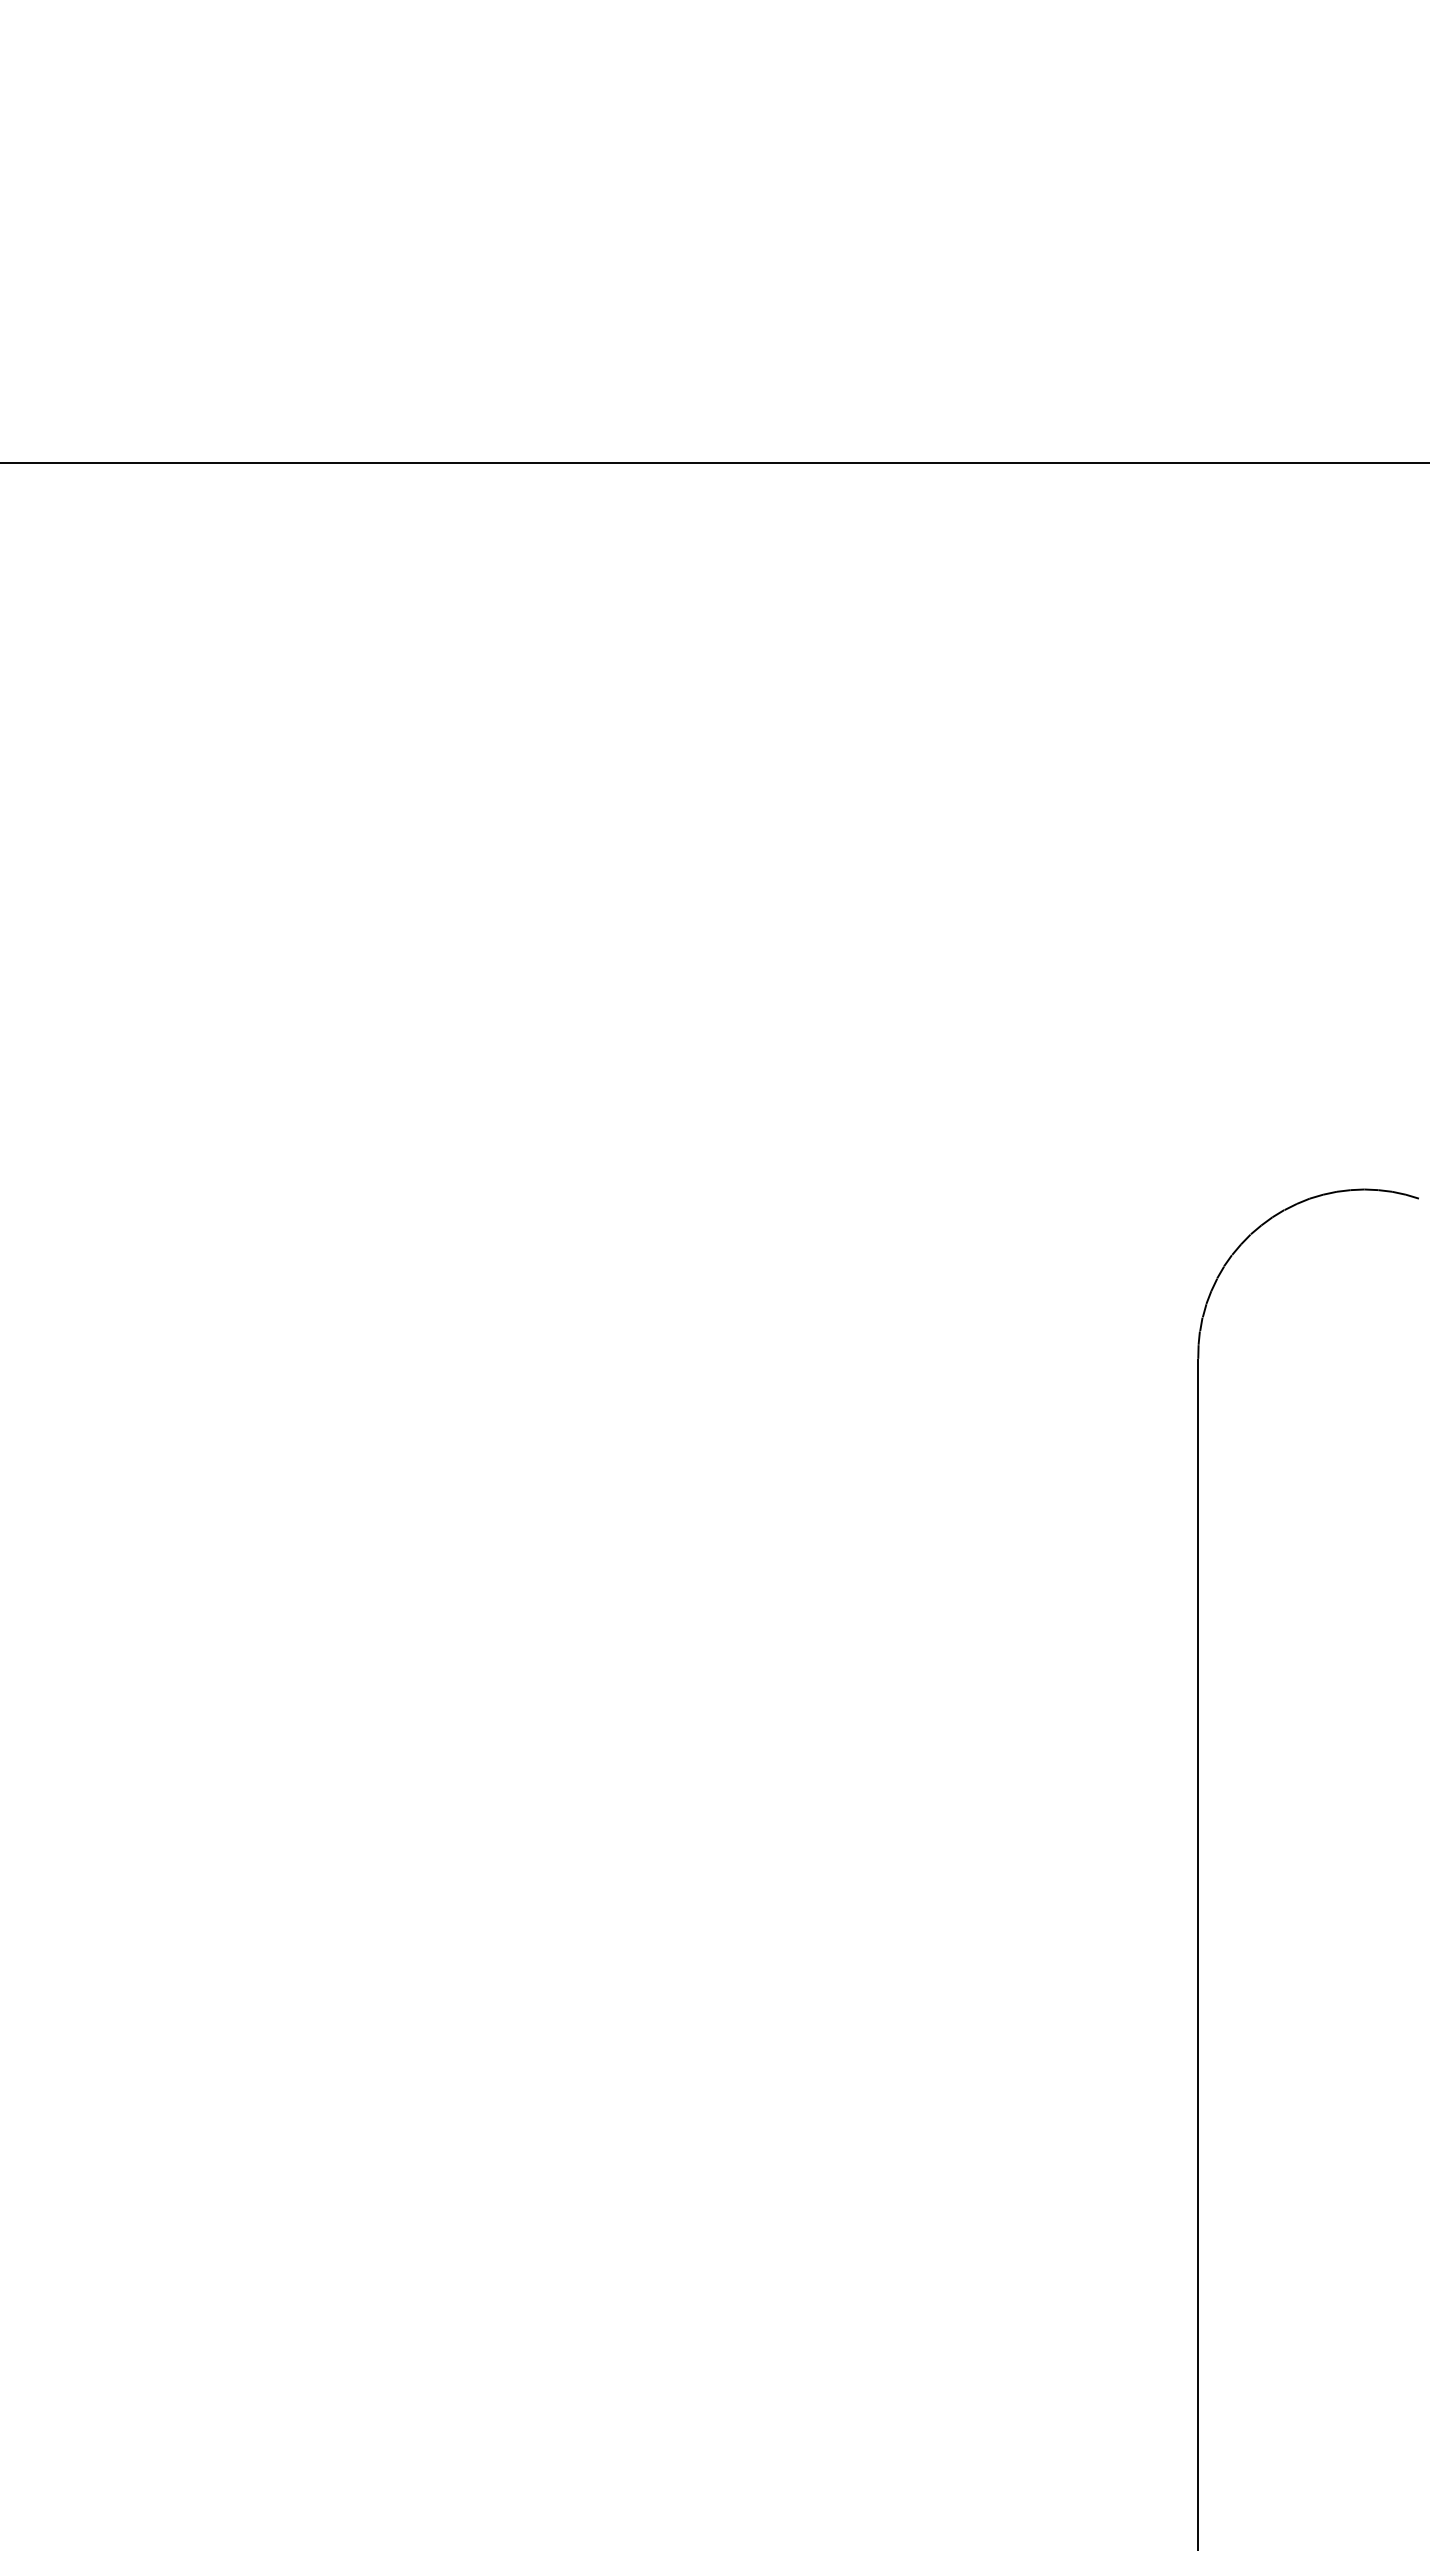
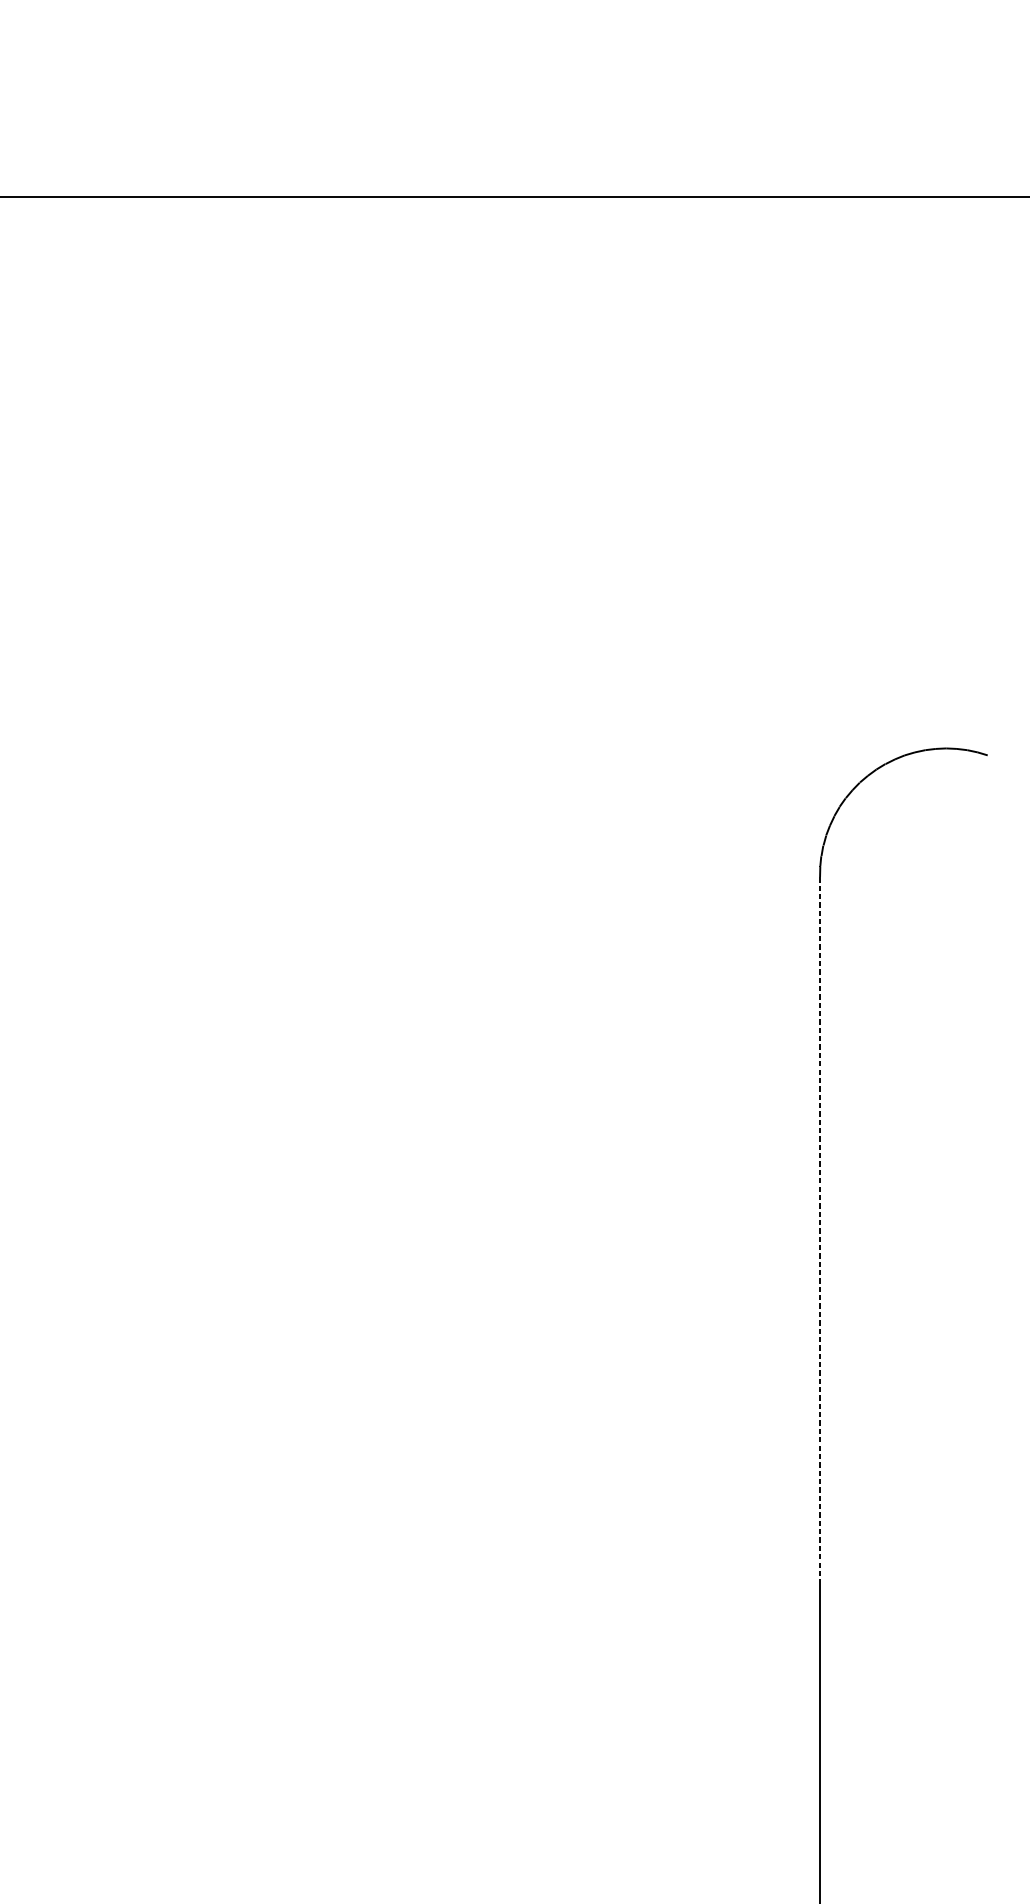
line: (1198, 1822) -> (820, 1229), solid -> dashed

